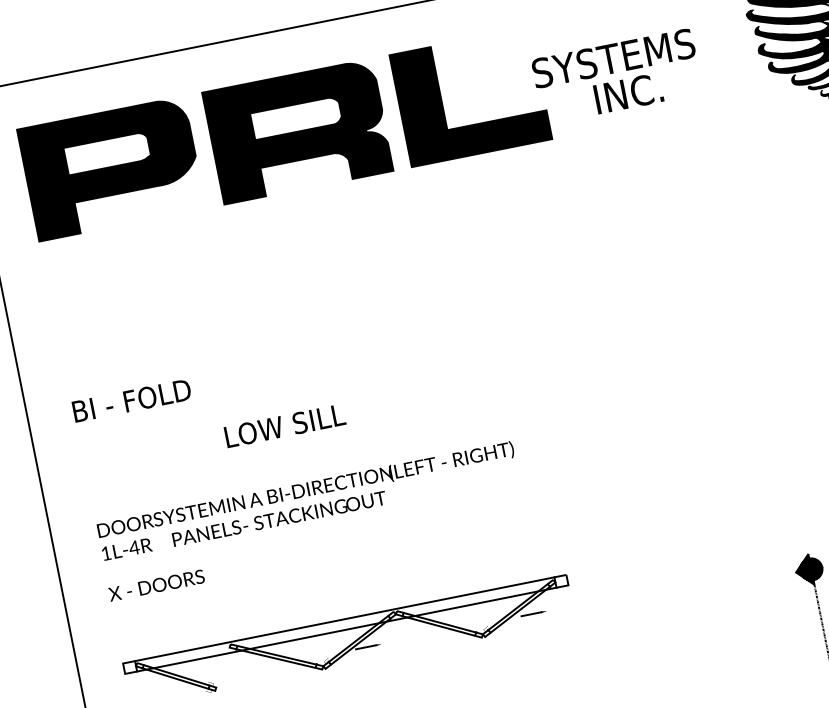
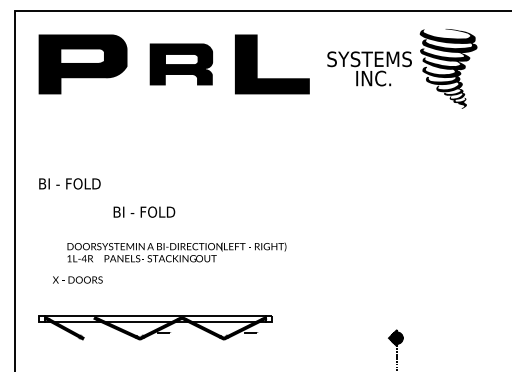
text: (616, 76) -> (369, 68), moved
part: (298, 131) -> (181, 64), size x0.7
text: (285, 424) -> (145, 211), LOW SILL -> BI - FOLD
text: (307, 501) -> (176, 252), moved
text: (155, 584) -> (77, 279), moved

